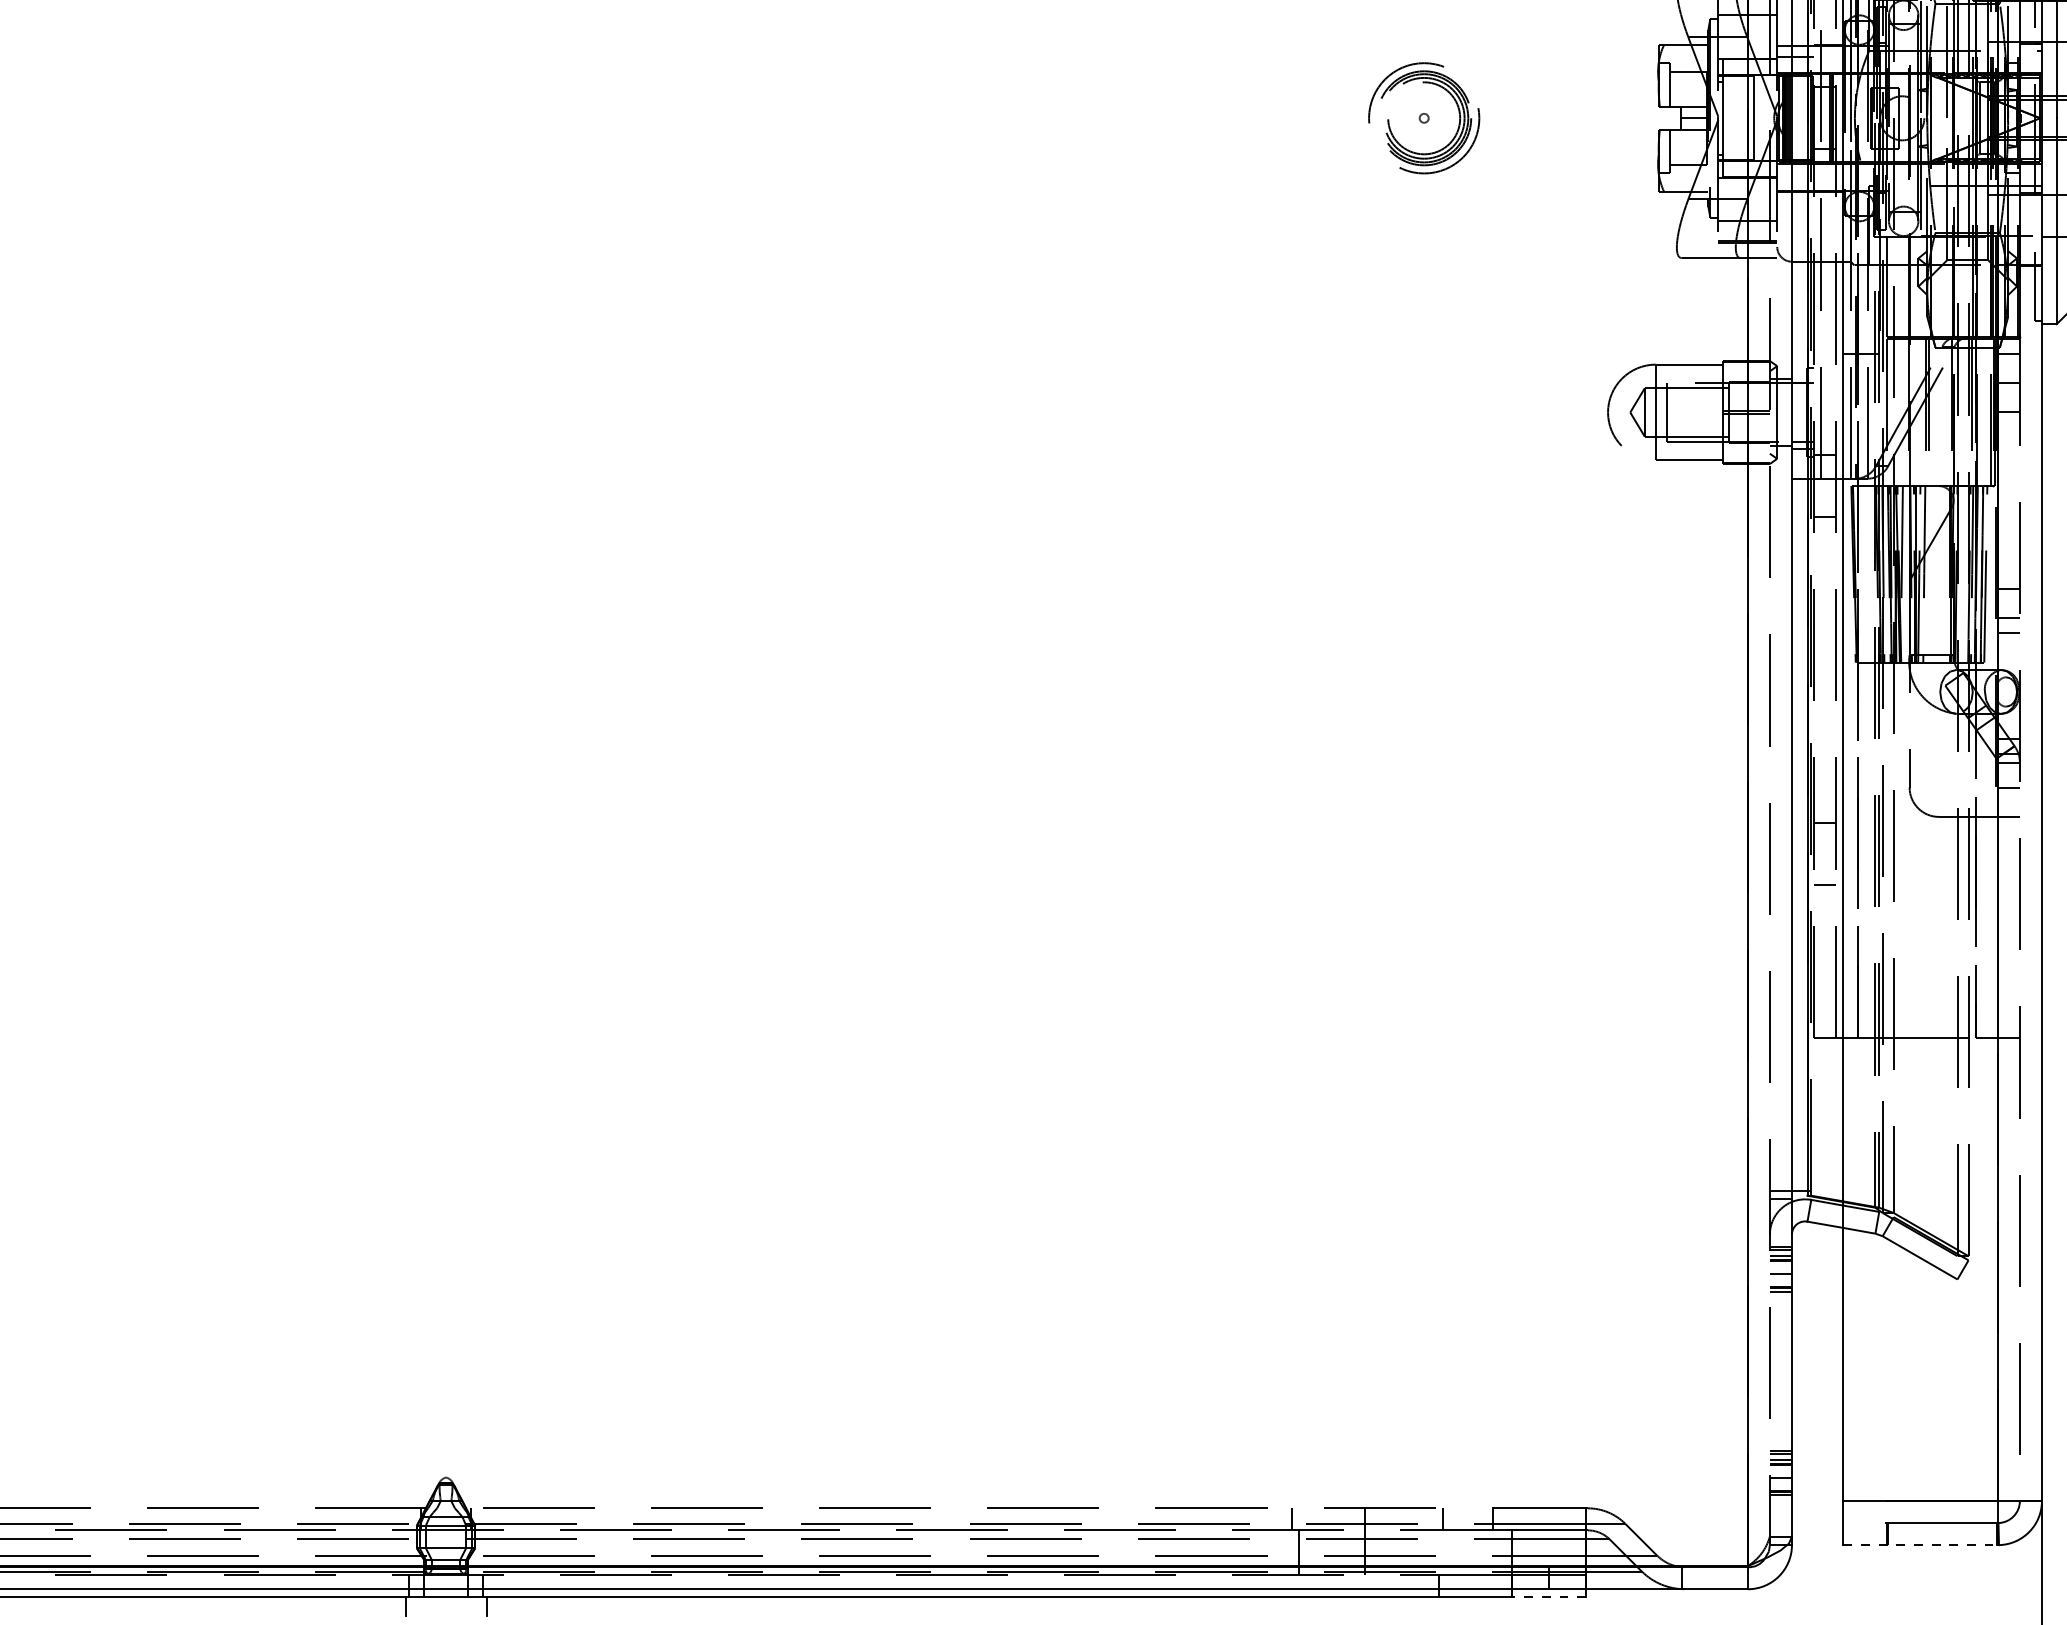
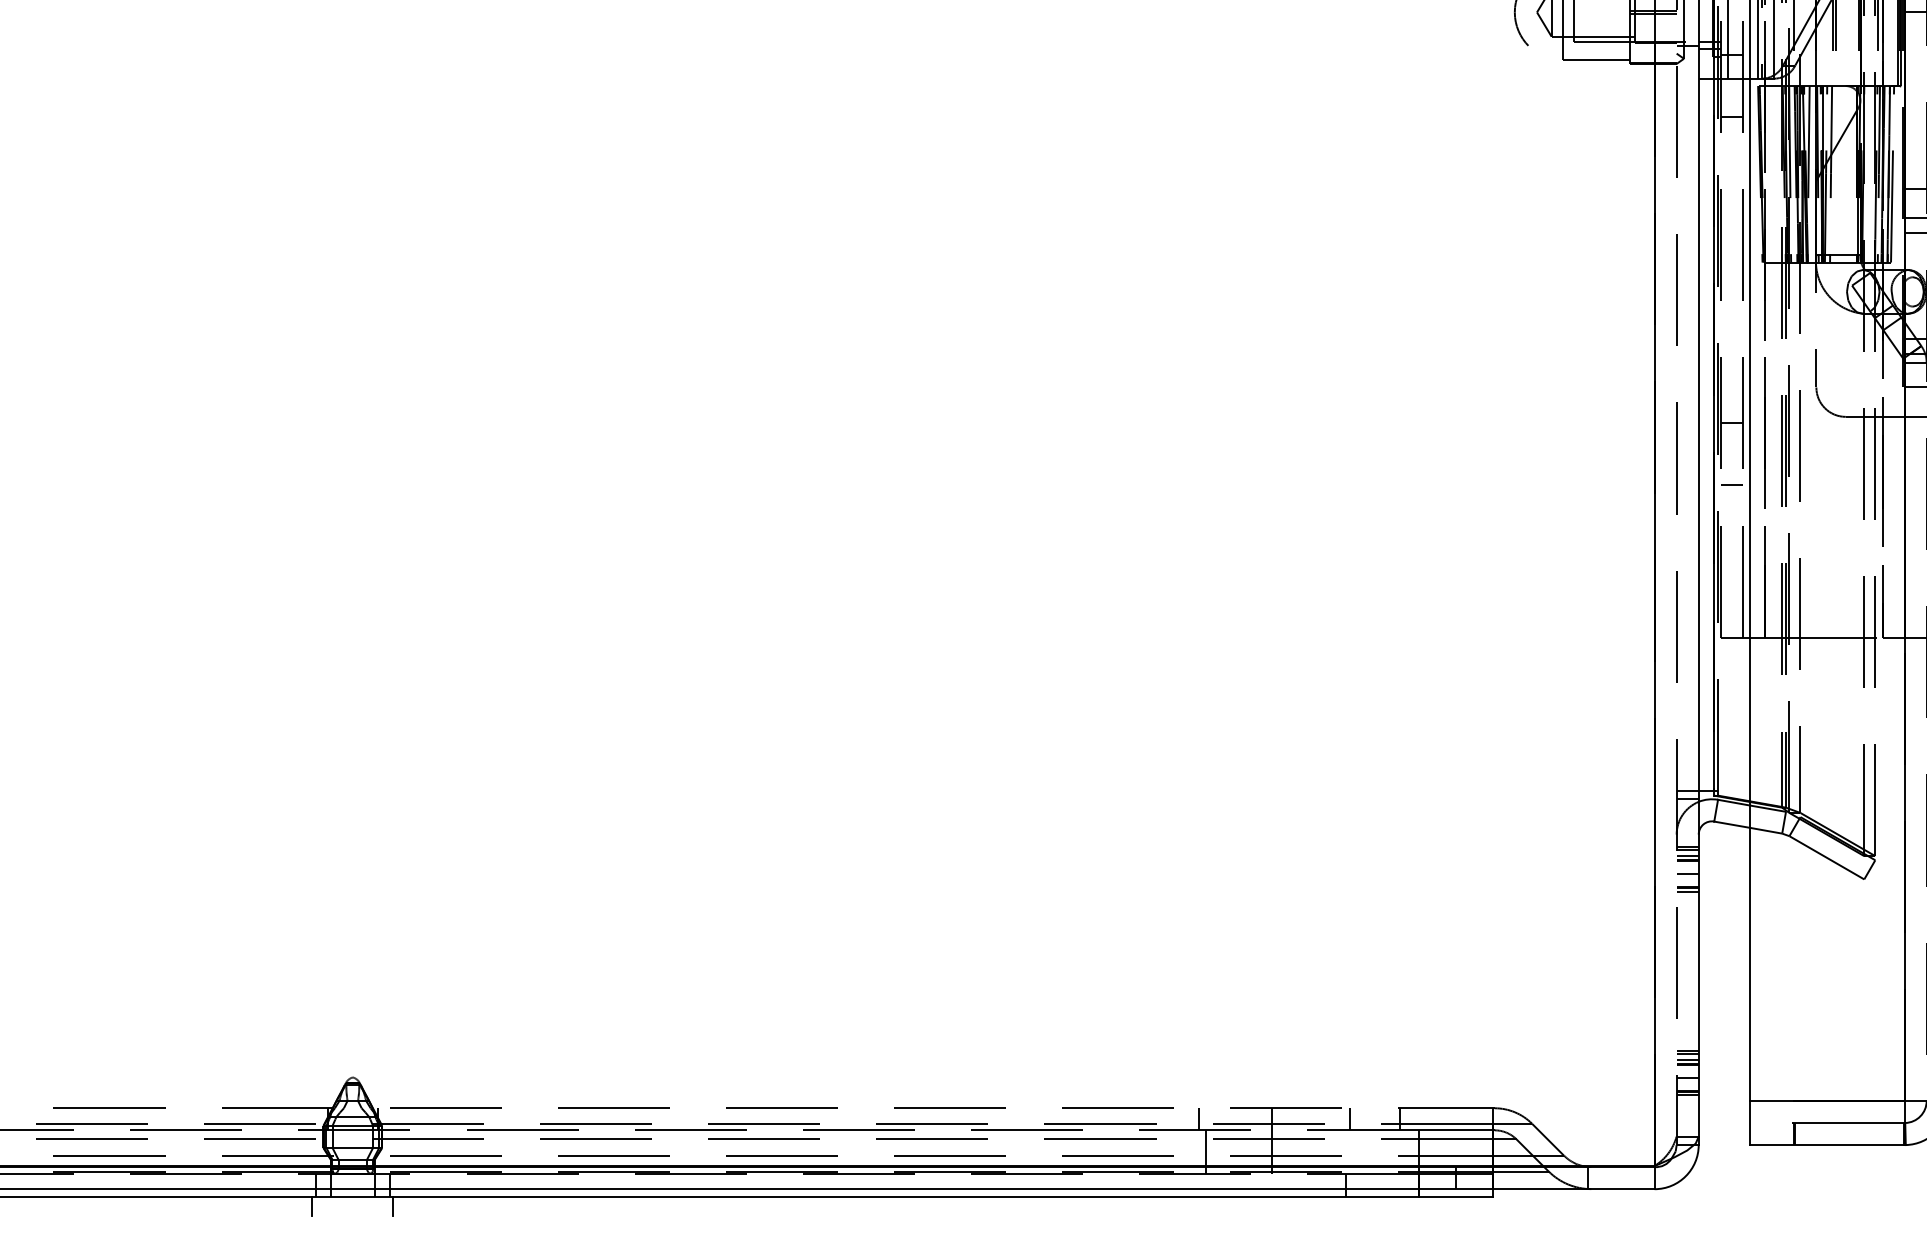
line: (1920, 1545) -> (1827, 1145), dashed -> solid
line: (1549, 1596) -> (1456, 1196), dashed -> solid

